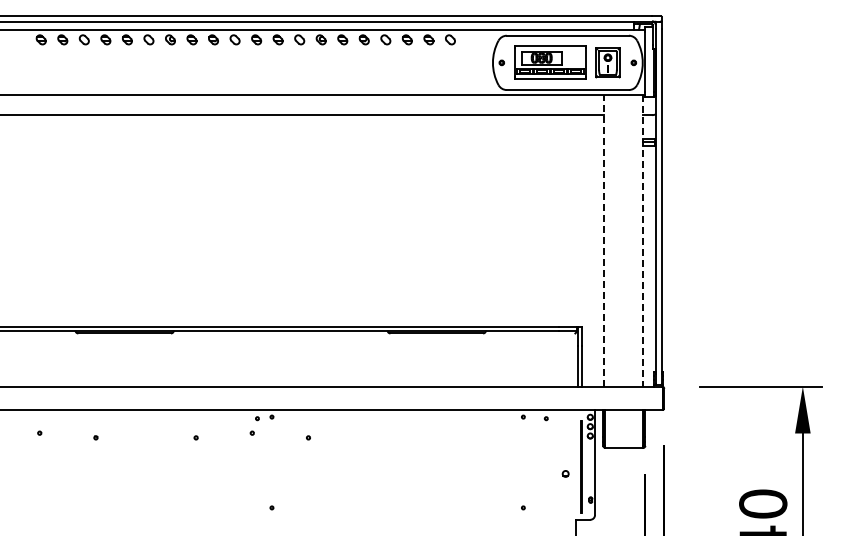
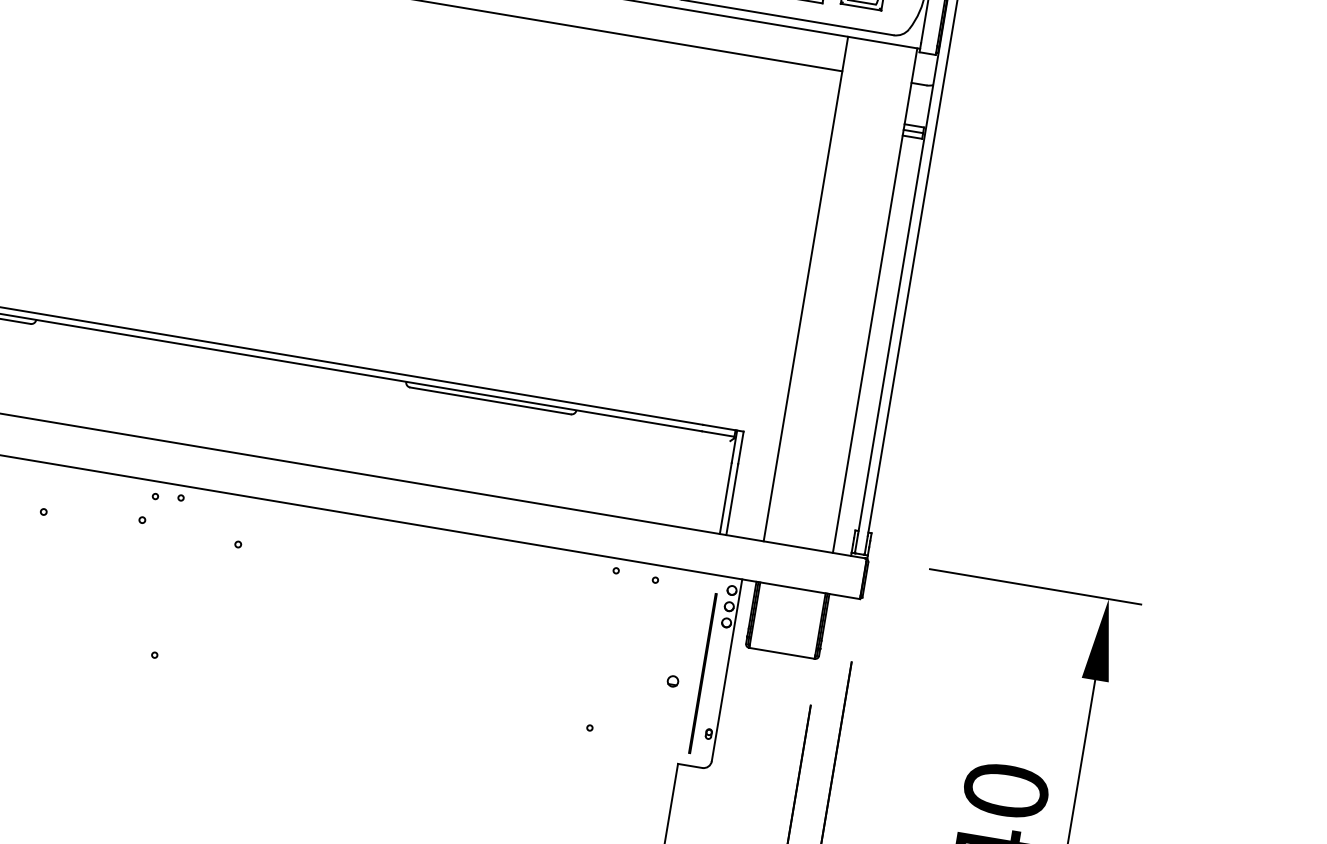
line: (603, 240) -> (806, 288), dashed -> solid
line: (643, 240) -> (875, 299), dashed -> solid

